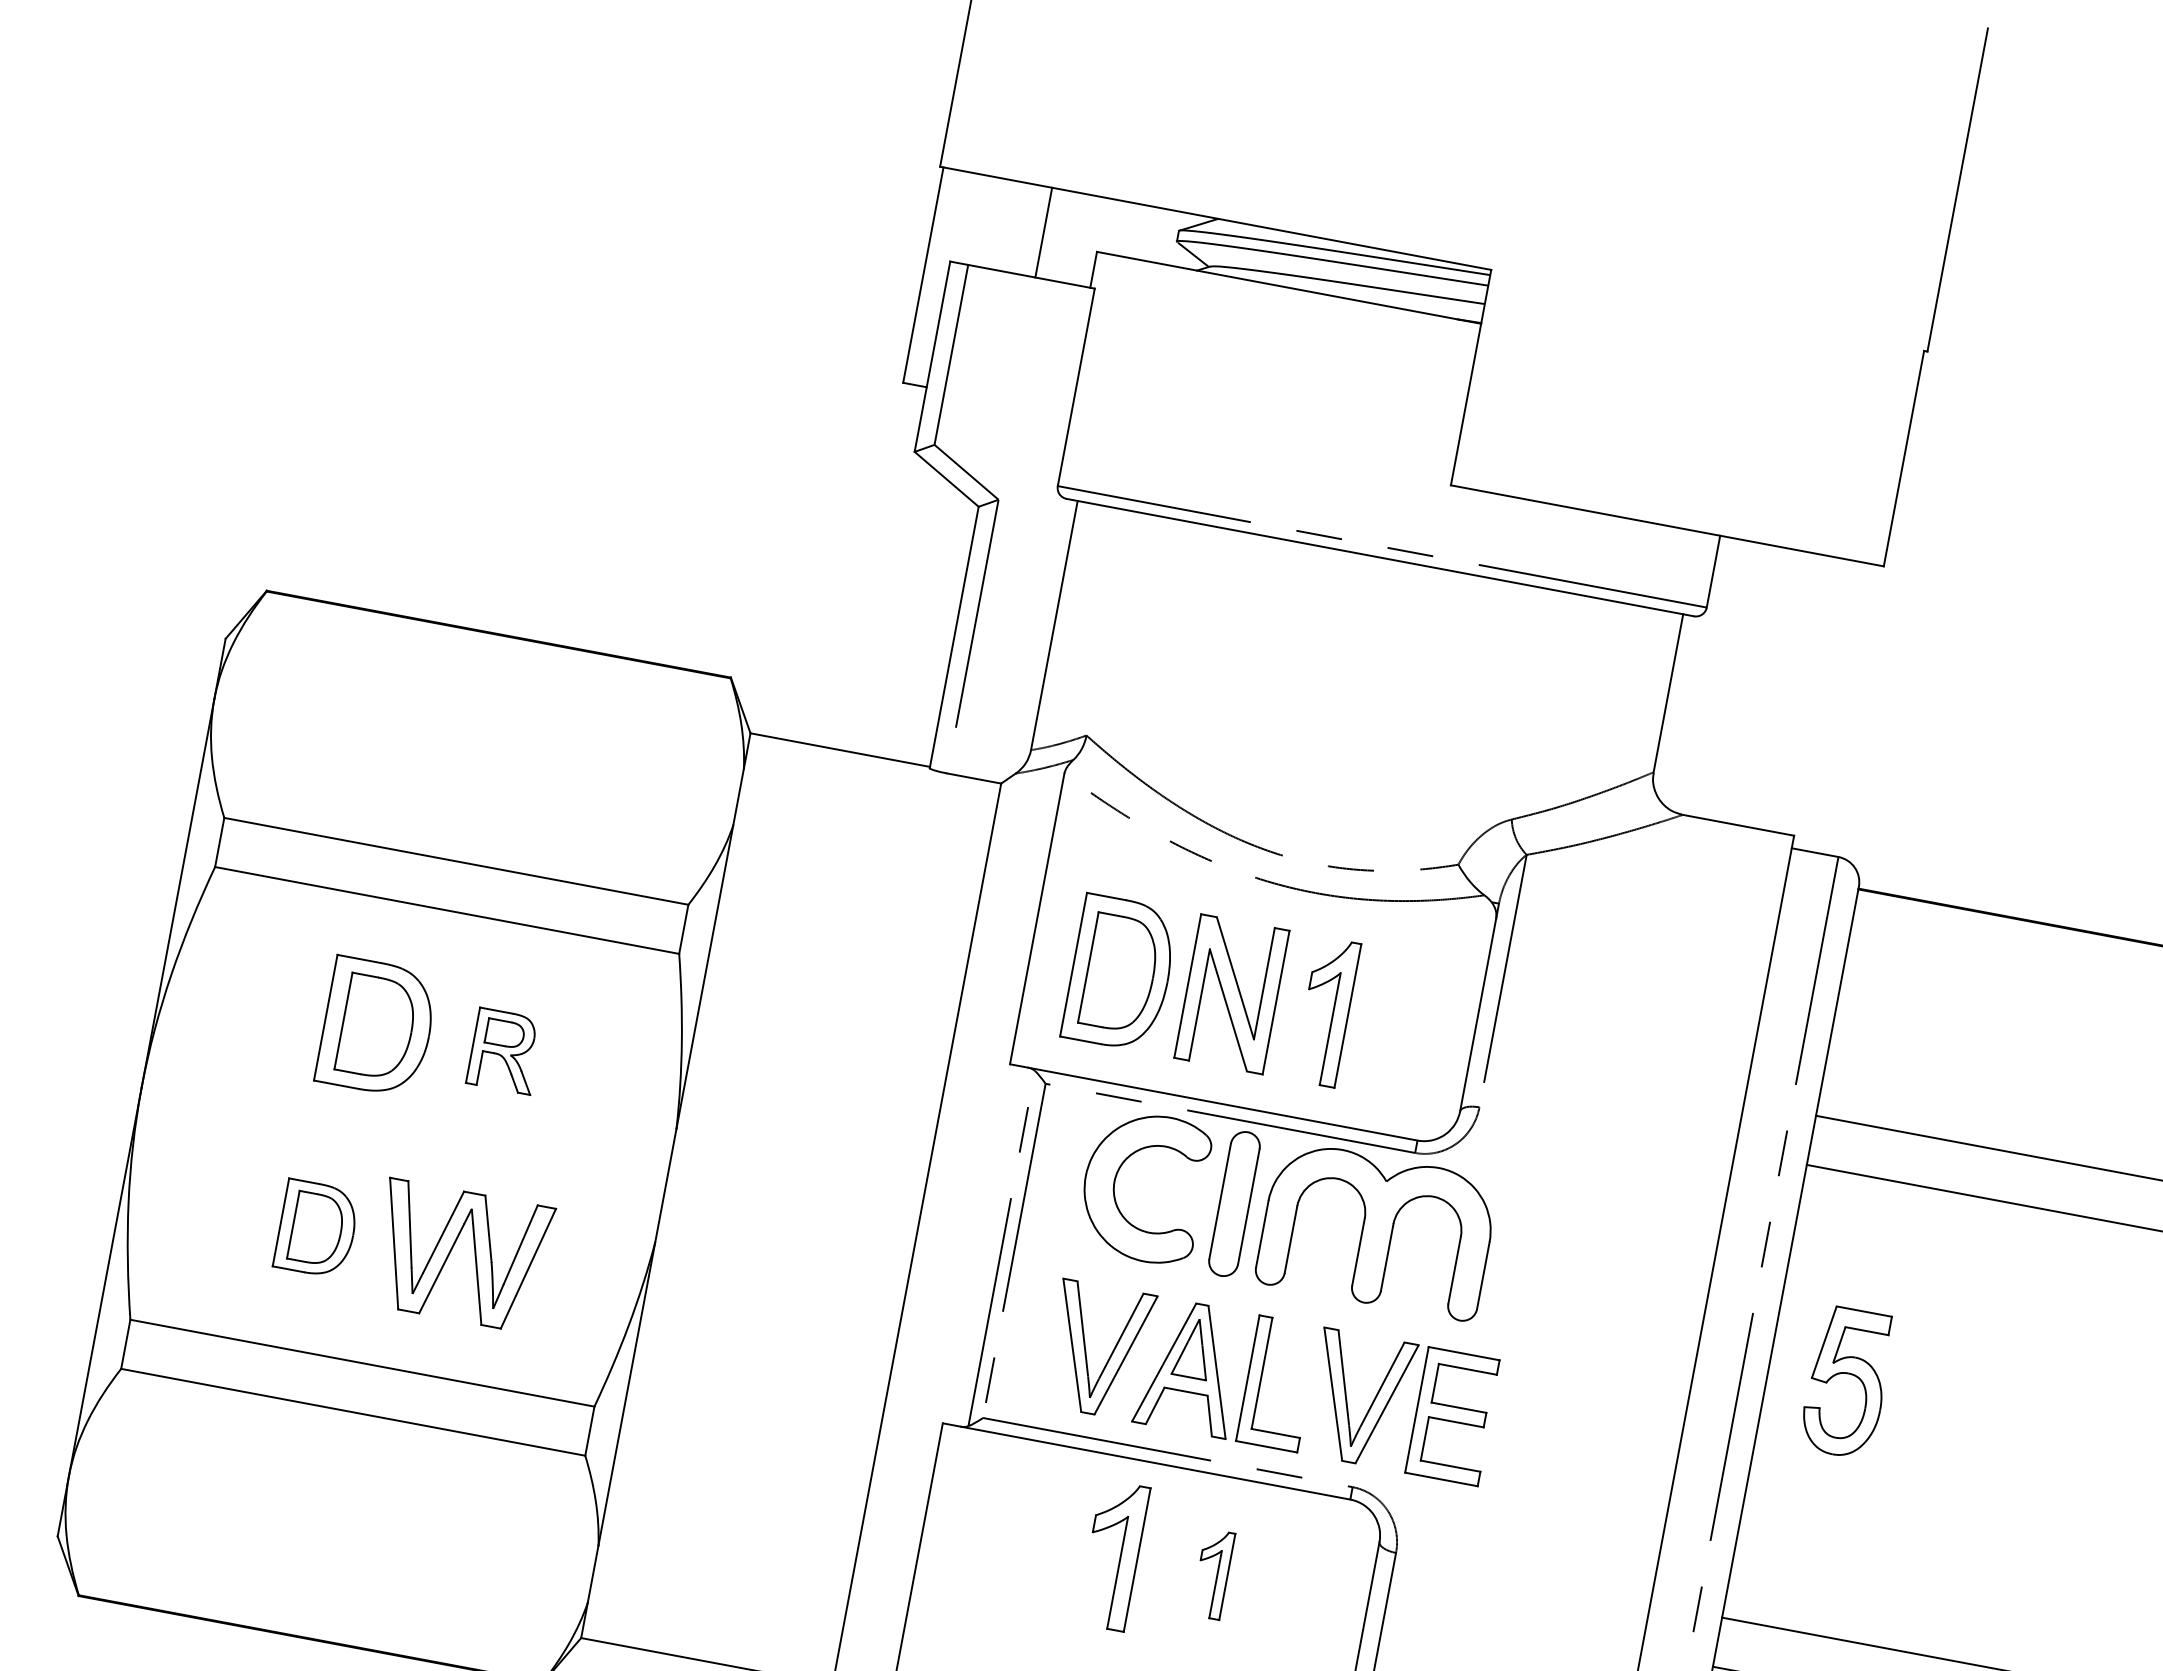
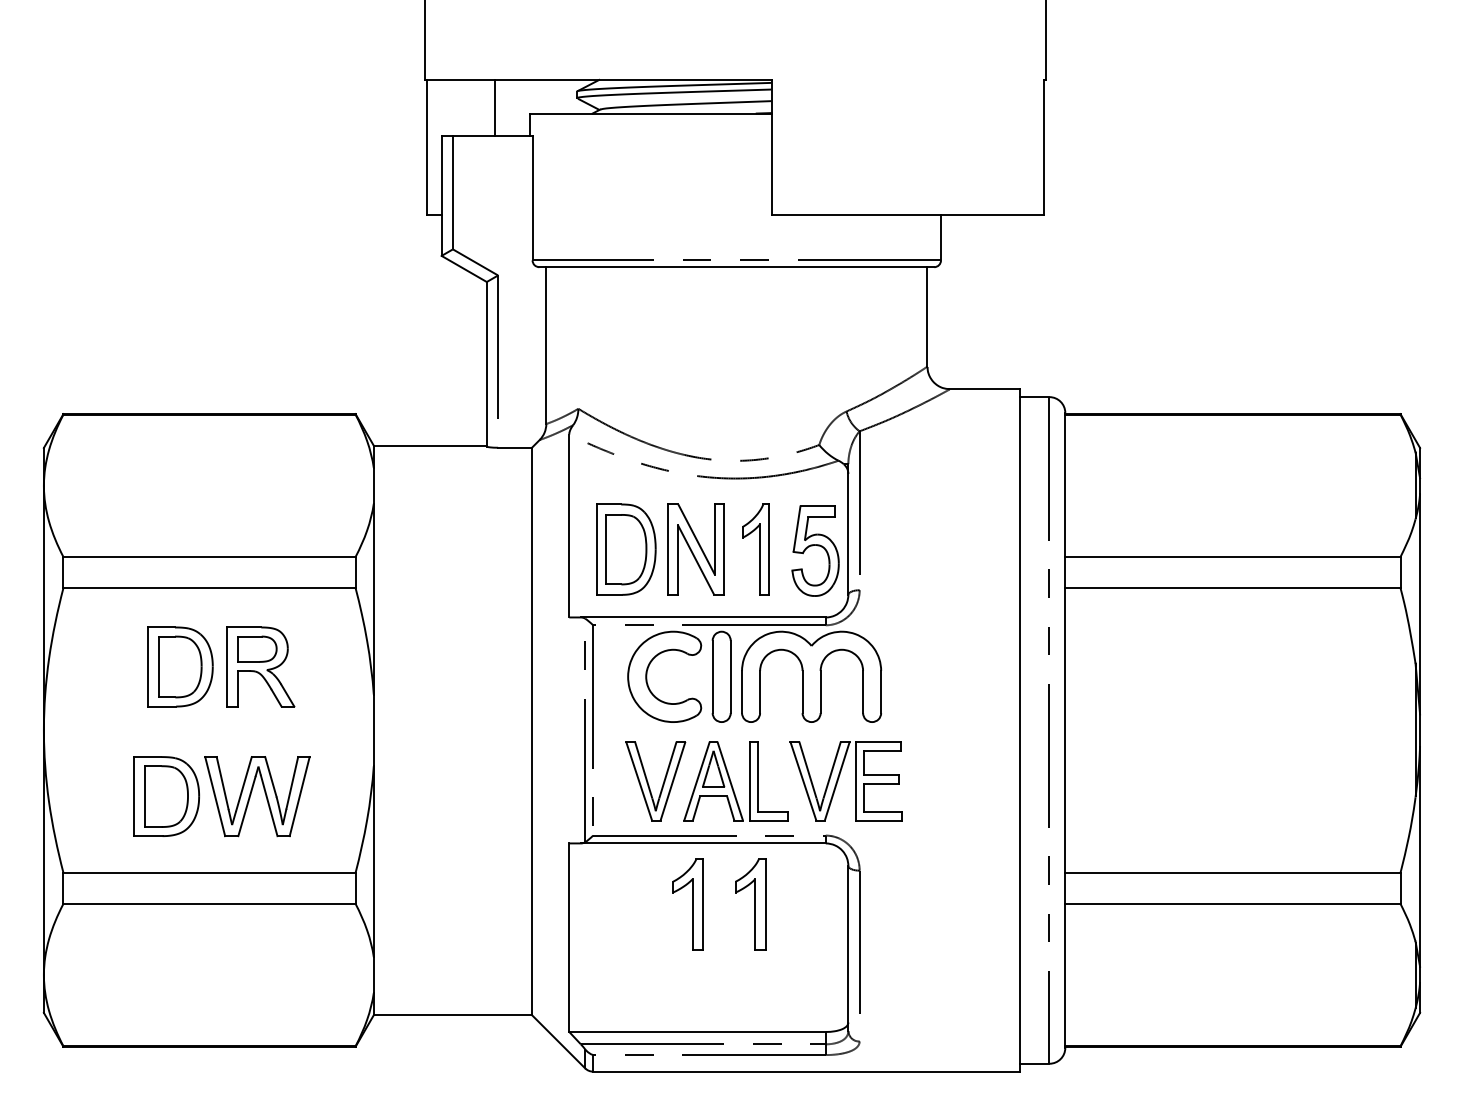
part: (504, 1050) -> (260, 666), size x1.67
part: (316, 1228) -> (166, 796), size x1.43
part: (1847, 1382) -> (815, 550), moved
part: (1212, 1574) -> (750, 904), size x1.67

